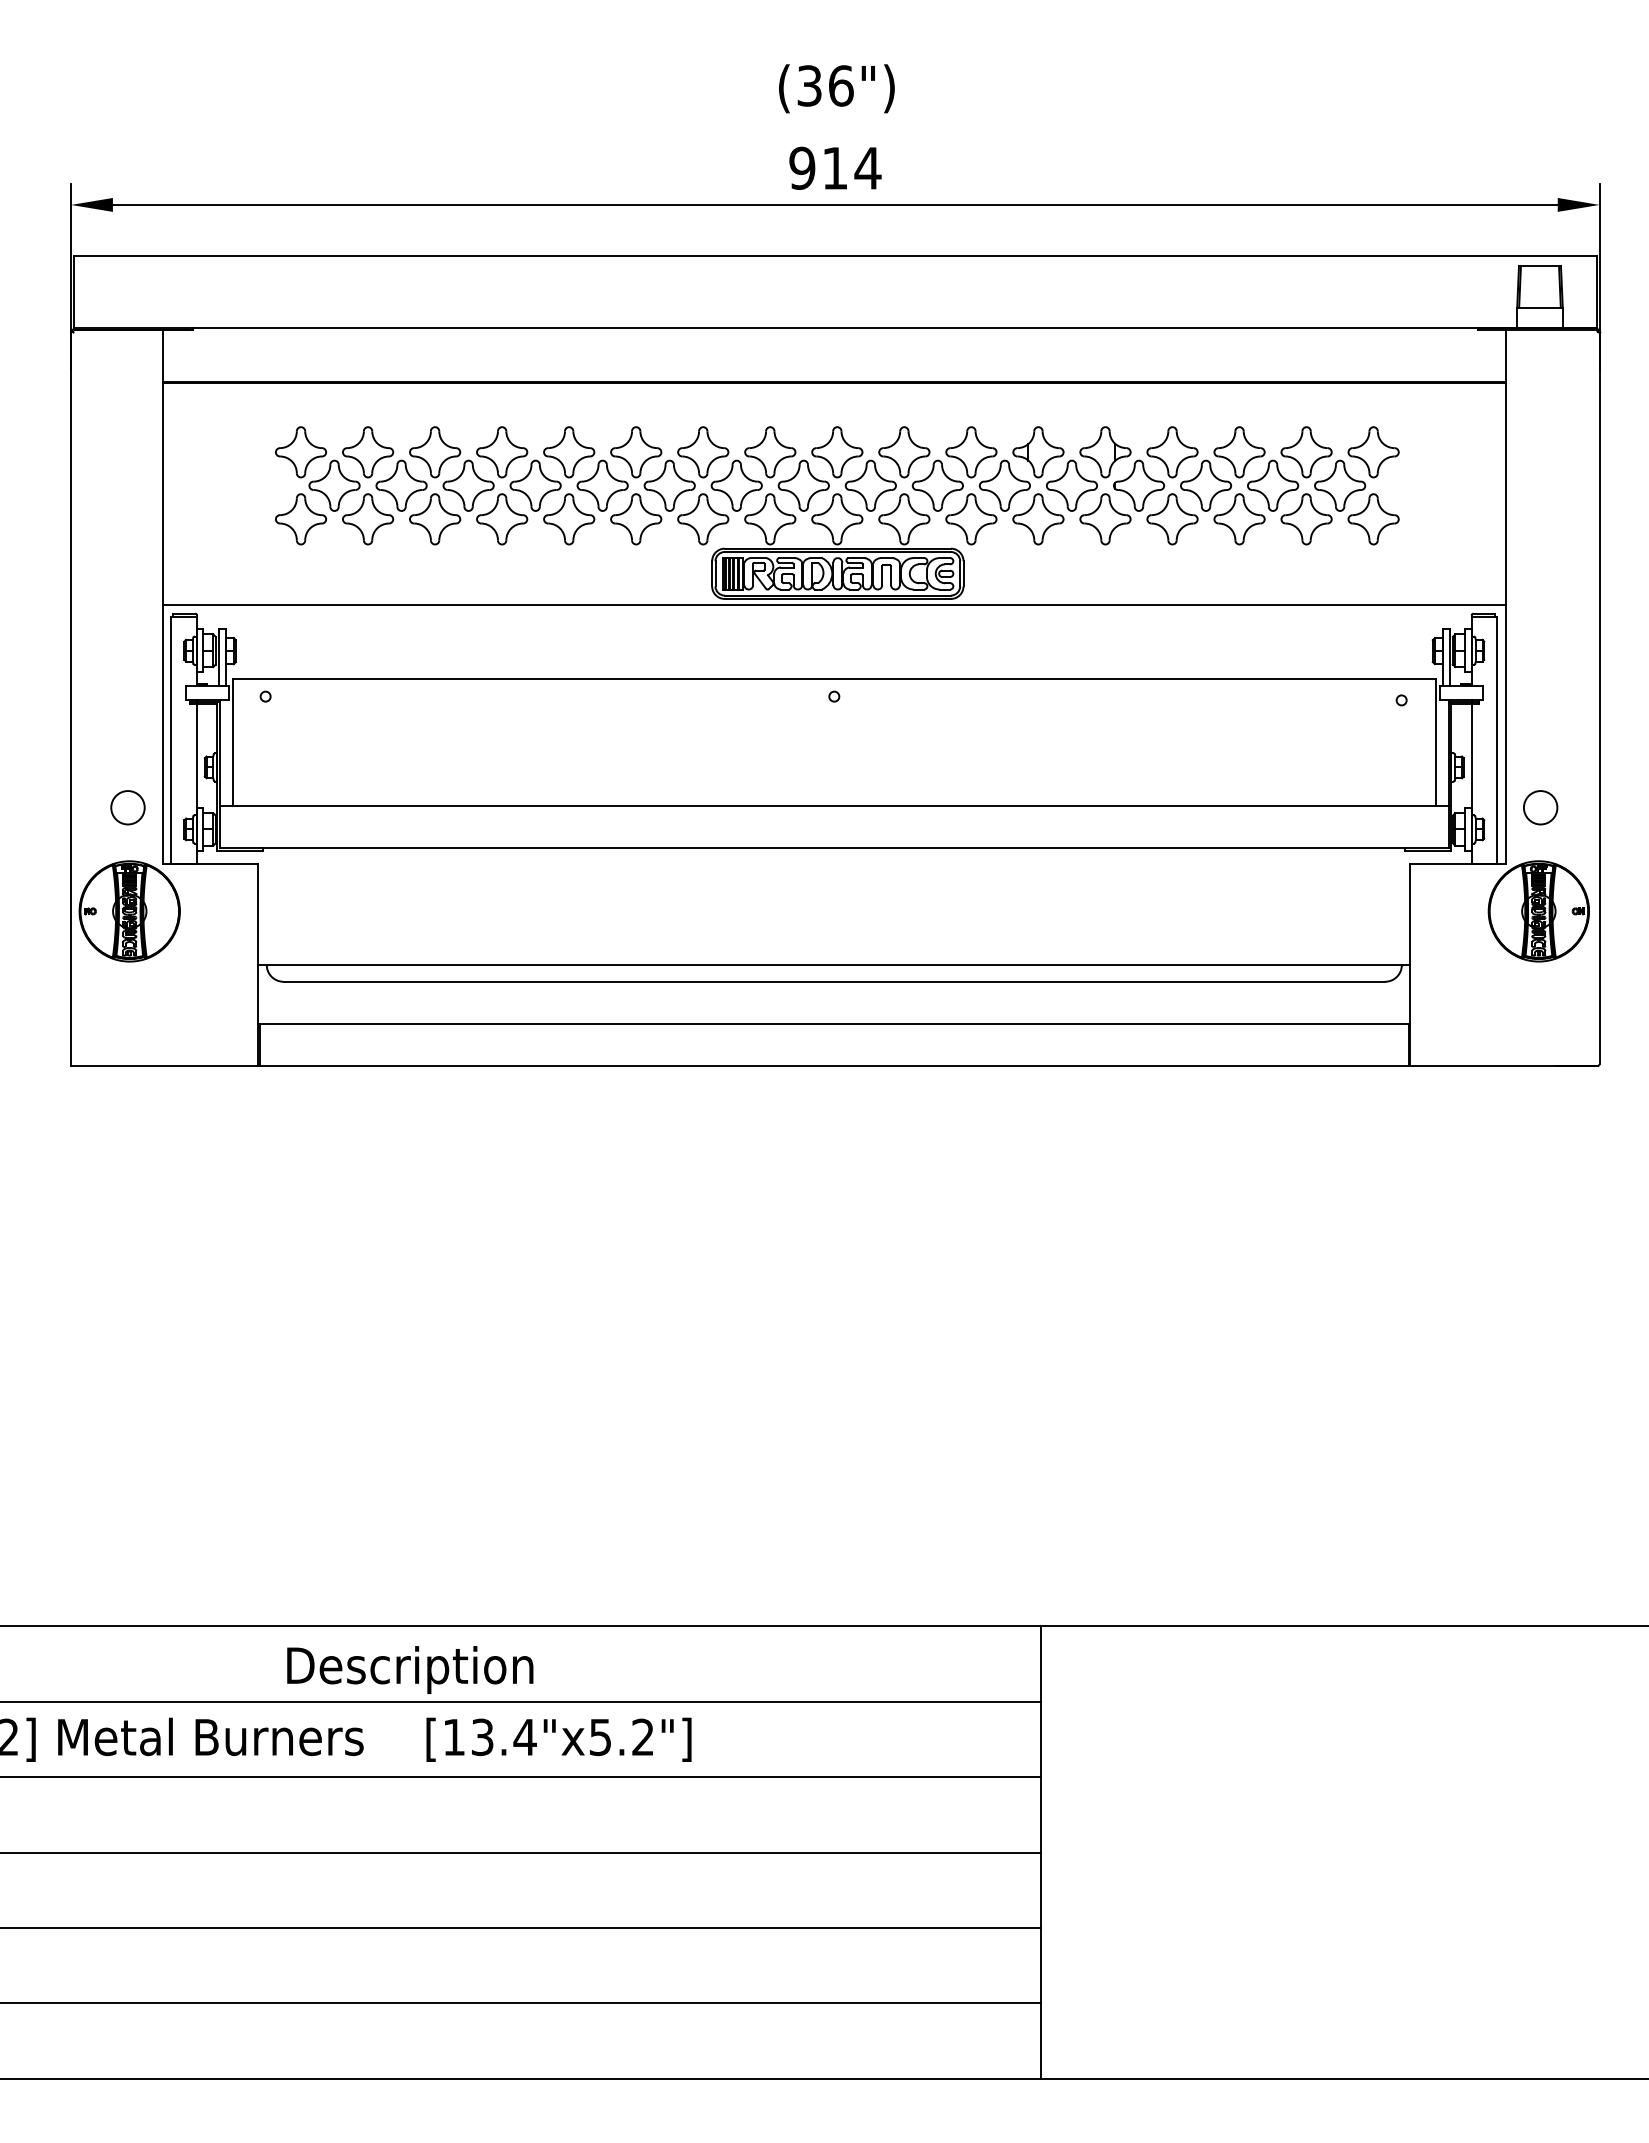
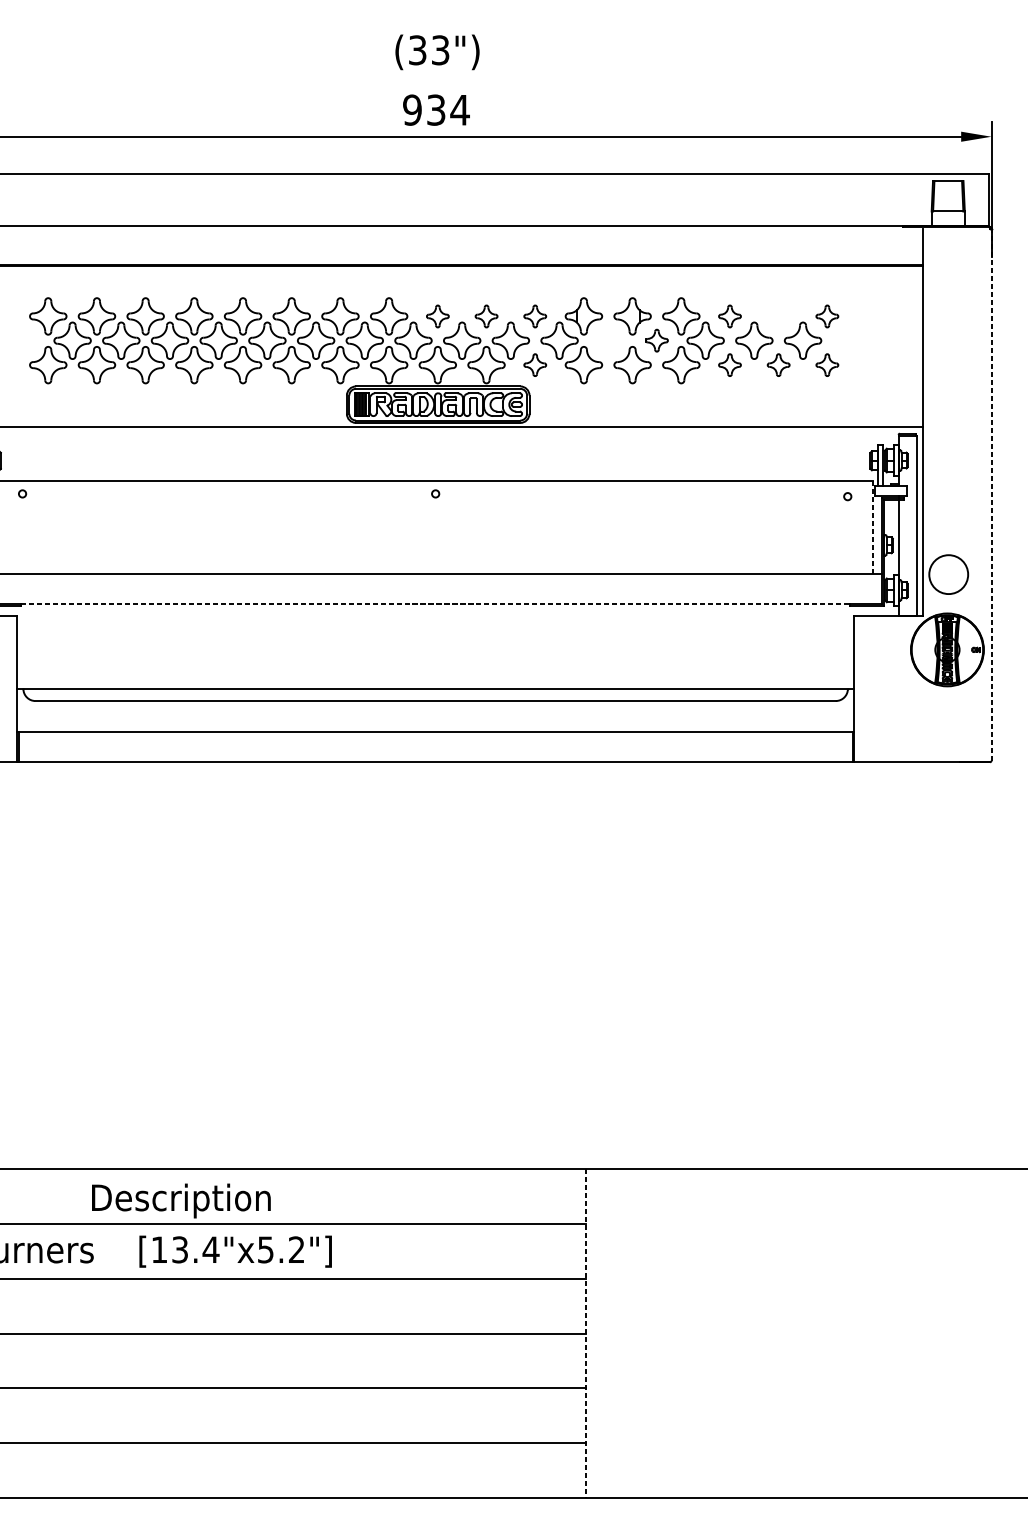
text: (841, 85) -> (440, 49), (36") -> (33")
text: (834, 167) -> (435, 109), 914 -> 934
part: (837, 452) -> (437, 316), size x0.6
part: (904, 452) -> (486, 316), size x0.6
part: (971, 452) -> (535, 316), size x0.6
part: (1239, 452) -> (729, 316), size x0.6
part: (1306, 452) -> (778, 316), removed
part: (1373, 452) -> (827, 316), size x0.6
part: (1071, 485) -> (607, 340), removed
part: (1138, 485) -> (656, 340), size x0.6
part: (971, 519) -> (535, 365), size x0.6
part: (1239, 519) -> (729, 365), size x0.6
part: (1306, 519) -> (778, 365), size x0.6
part: (1373, 519) -> (827, 365), size x0.6
line: (1599, 697) -> (991, 494), solid -> dashed
line: (1435, 742) -> (872, 527), solid -> dashed
circle: (1540, 807) -> (948, 574), size x1.6
line: (834, 848) -> (435, 604), solid -> dashed
text: (410, 1669) -> (181, 1200), moved
line: (1041, 1853) -> (586, 1334), solid -> dashed

